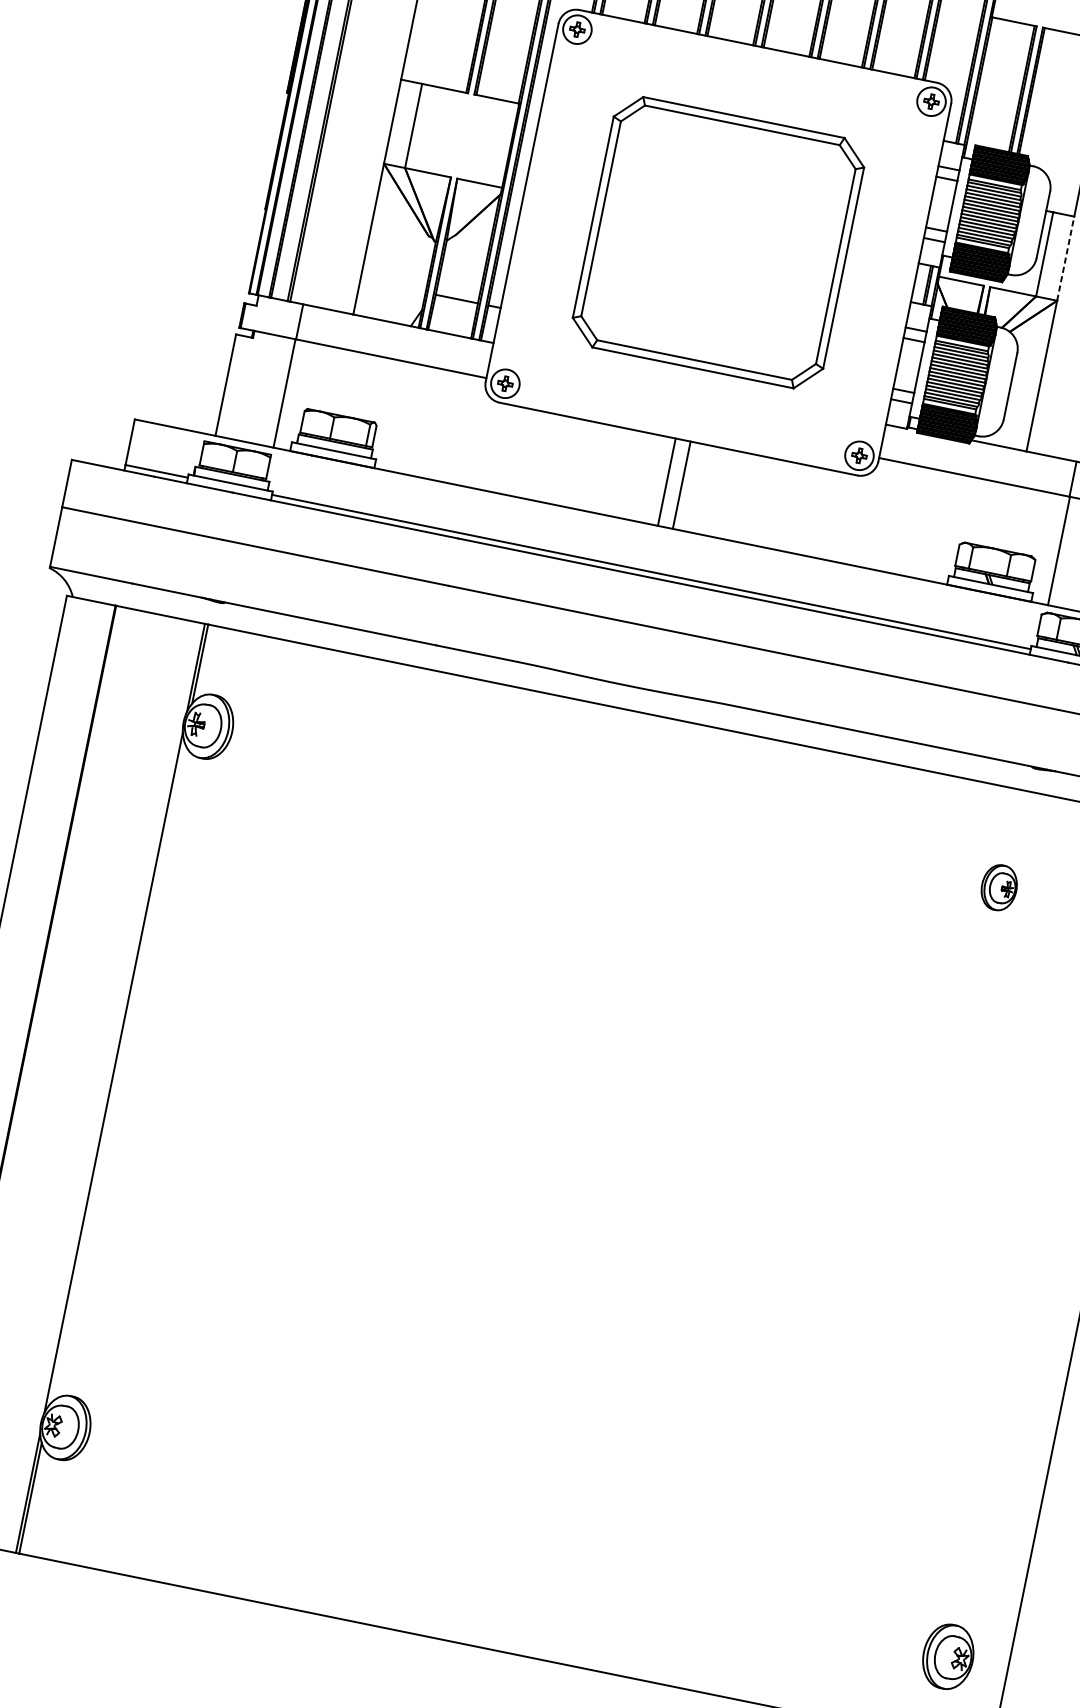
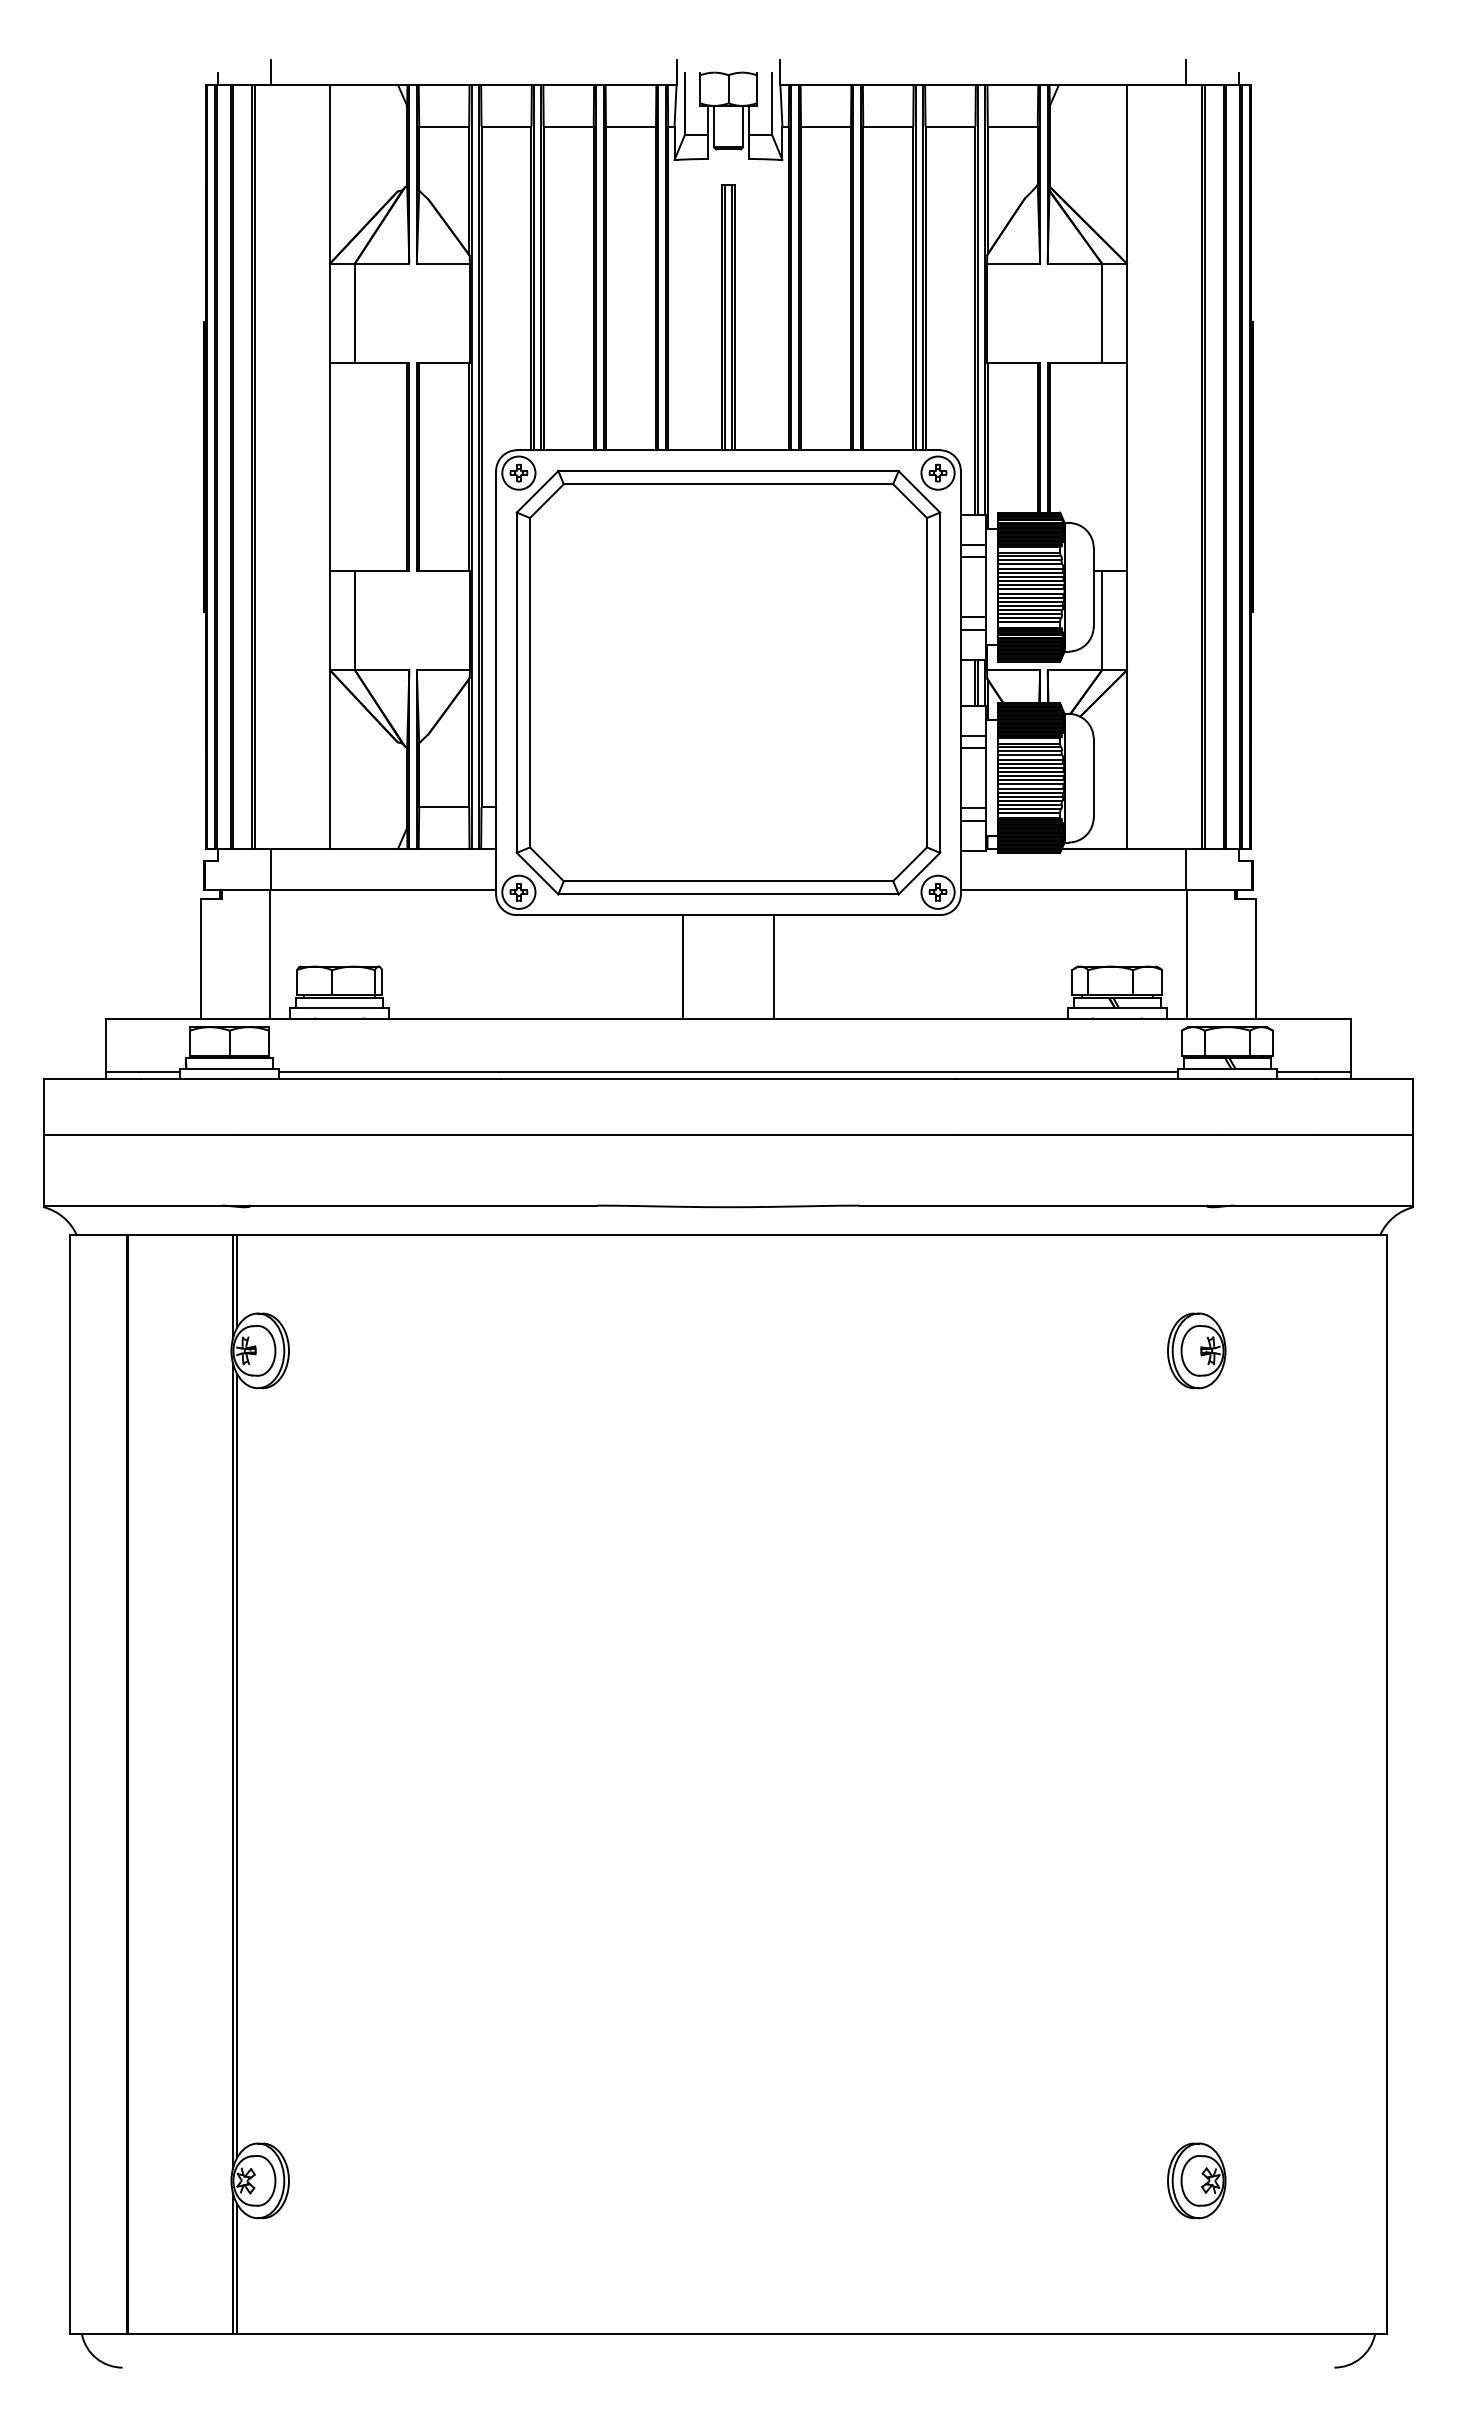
part: (718, 242) -> (728, 682), size x1.43
line: (1065, 258) -> (1126, 620), dashed -> solid
line: (667, 481) -> (774, 966), moved
line: (681, 484) -> (682, 966), moved
part: (999, 887) -> (1196, 1350), size x1.43
line: (116, 1072) -> (236, 1765), added
part: (948, 1656) -> (1196, 2180), moved

